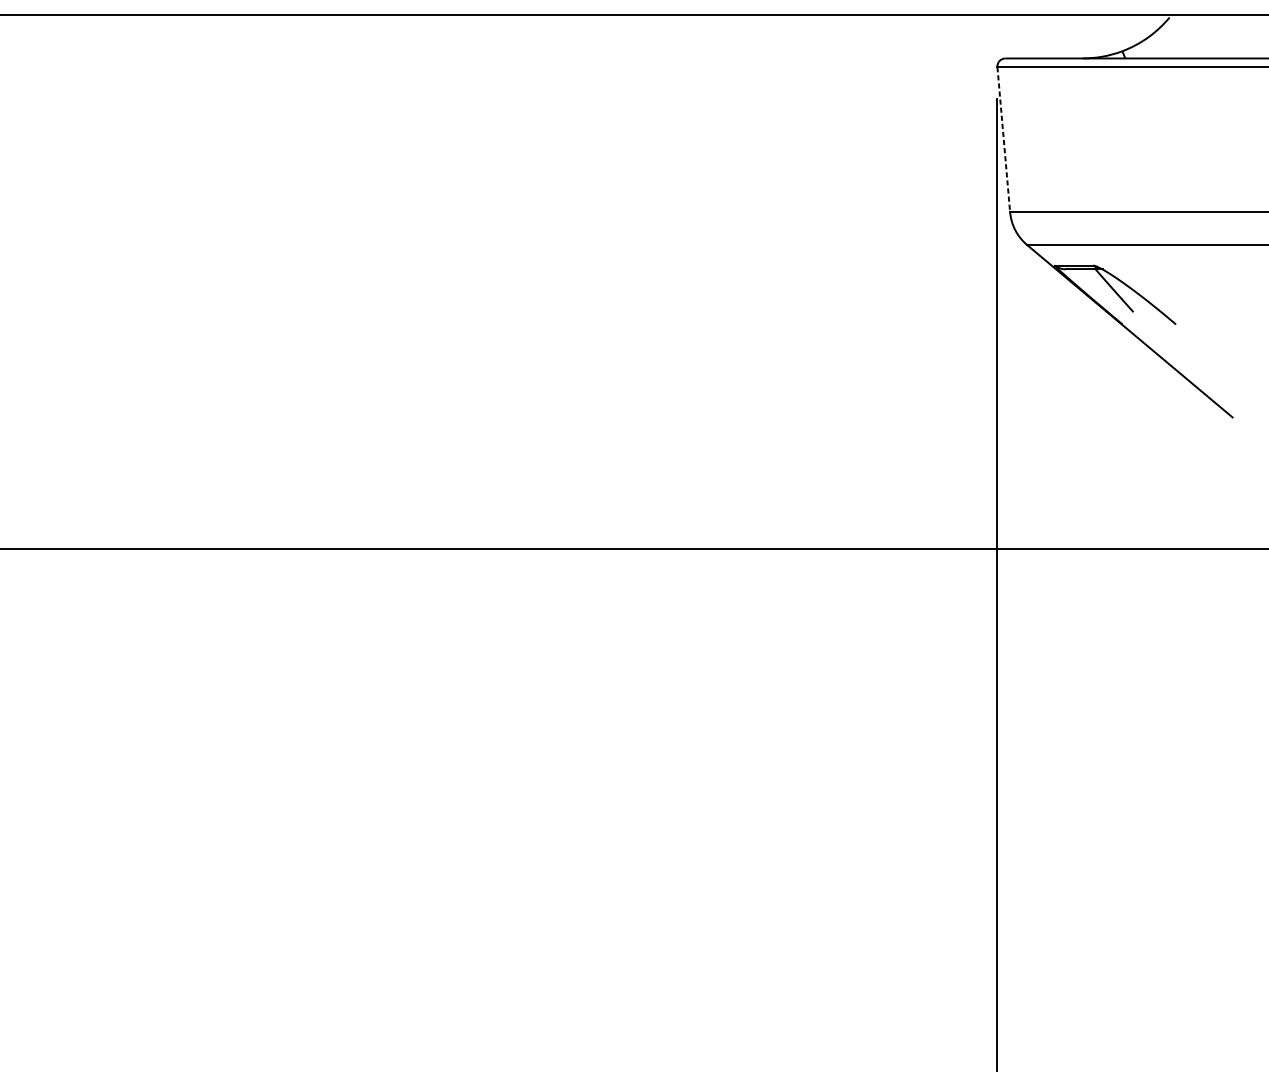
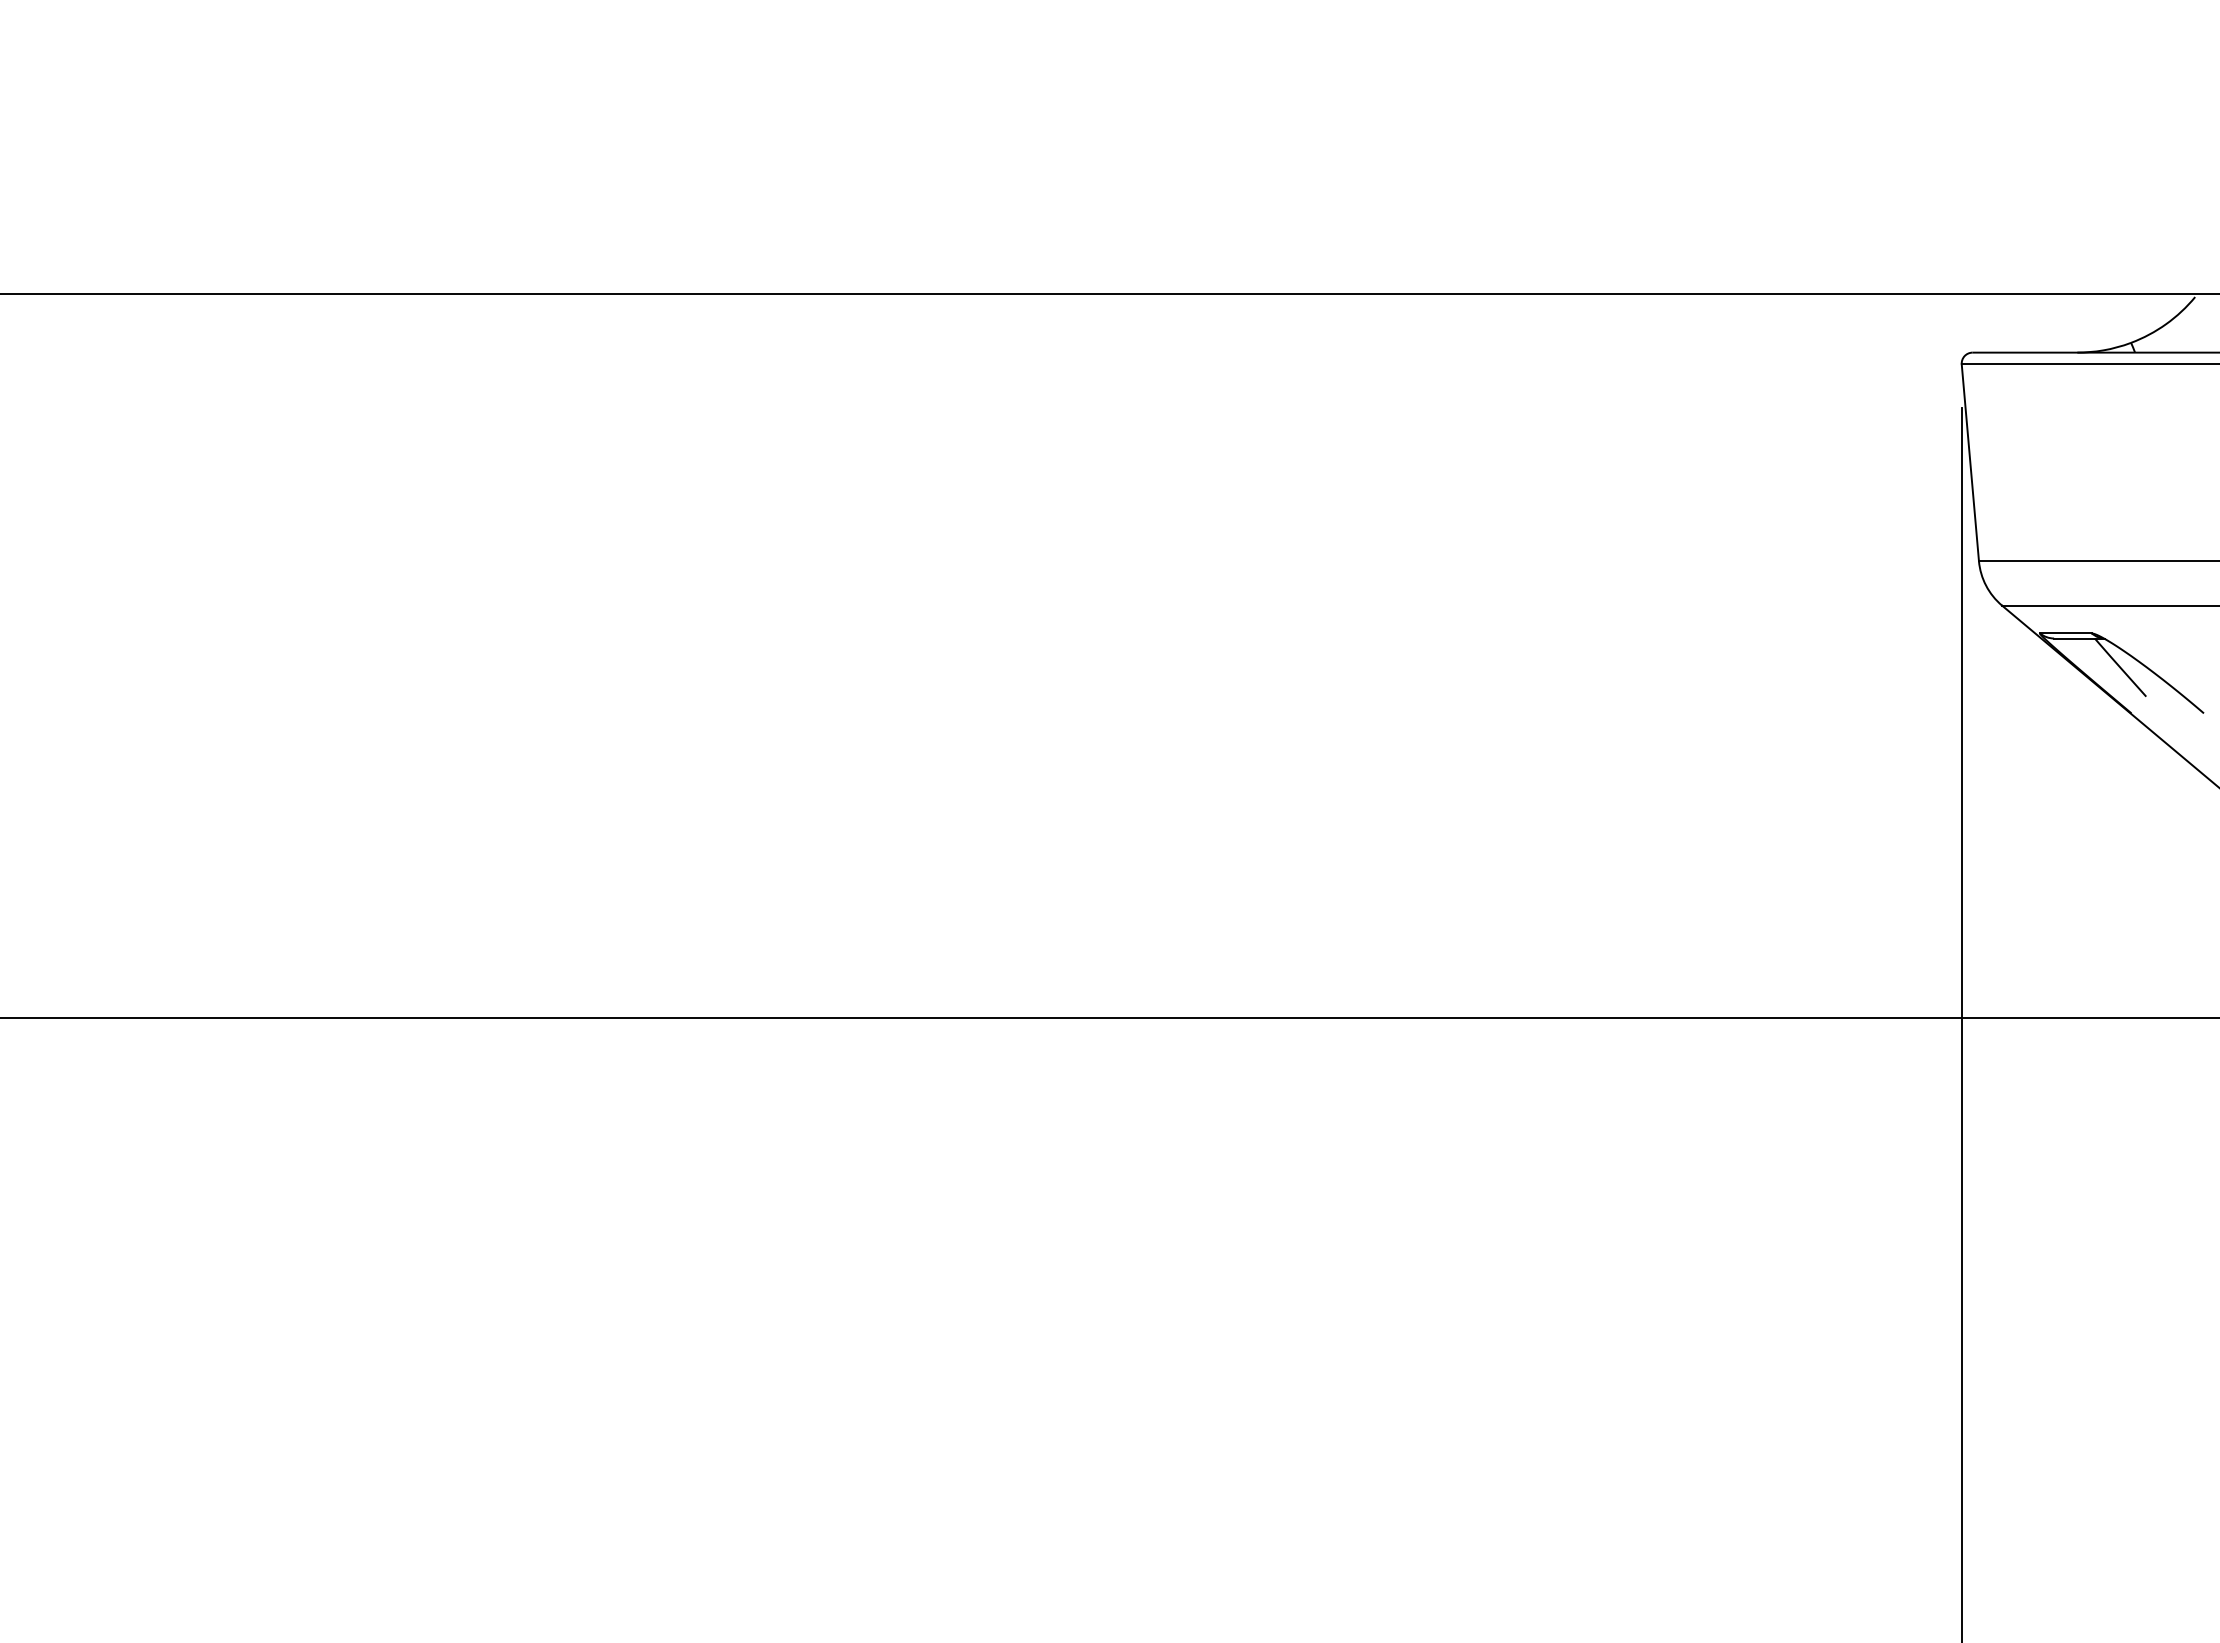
line: (1003, 139) -> (1970, 462), dashed -> solid

